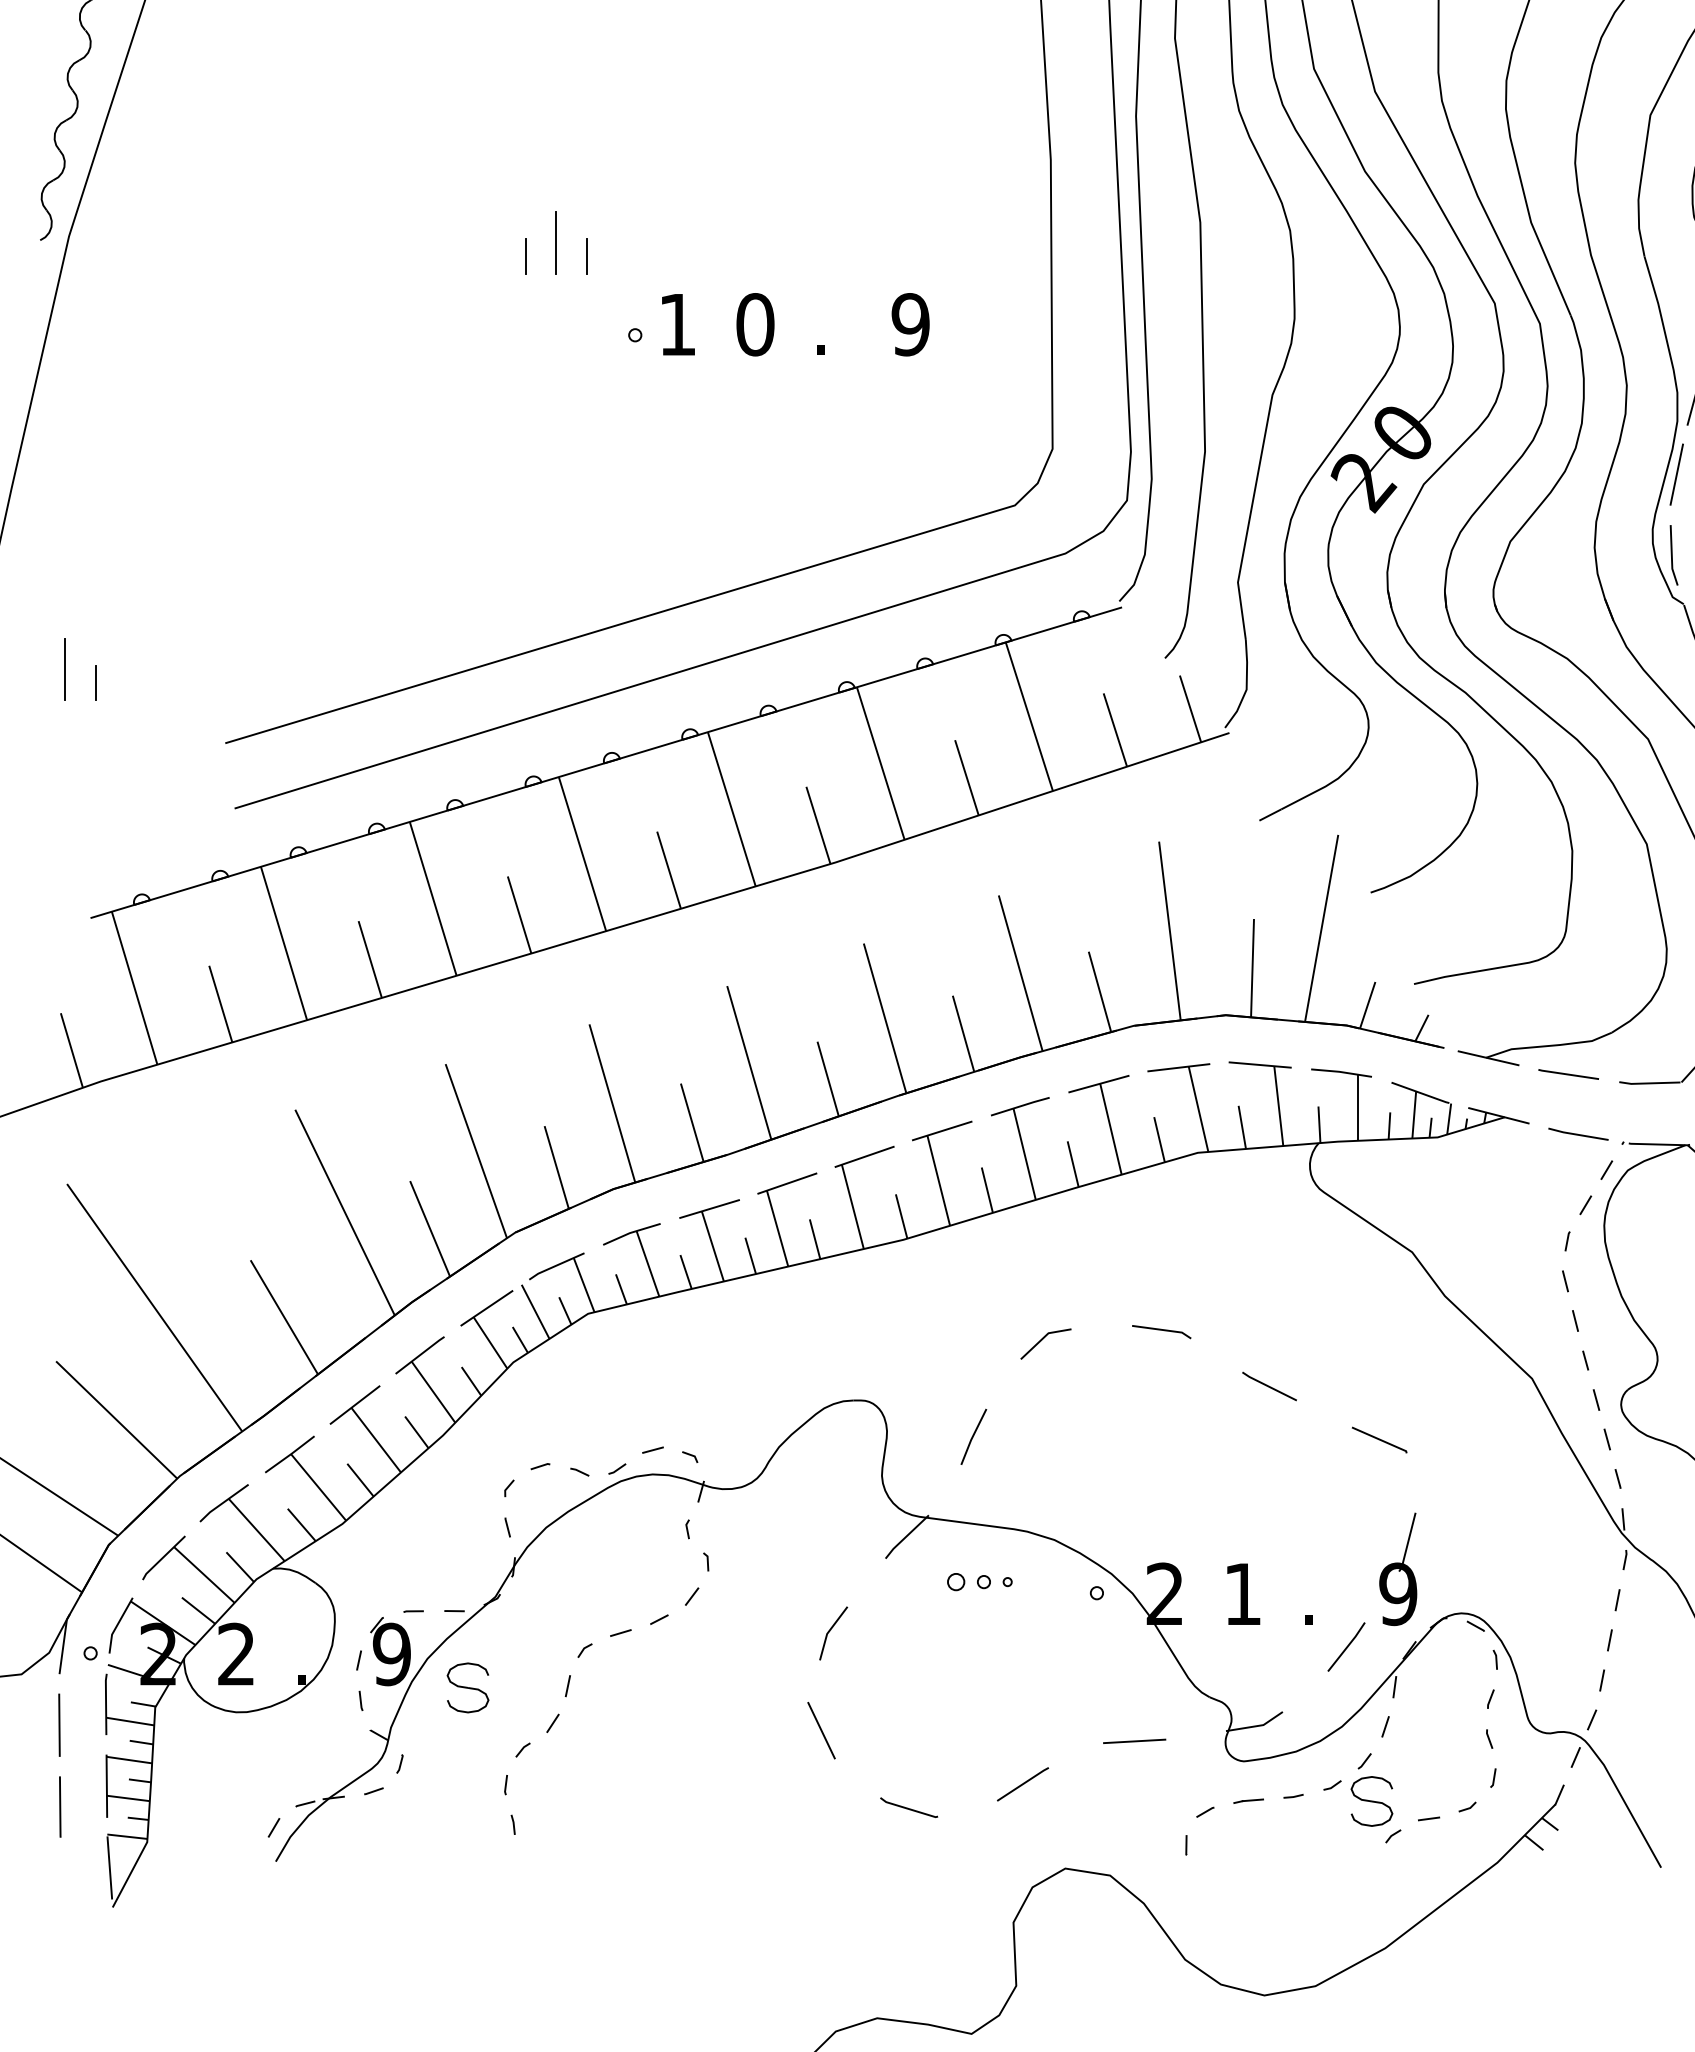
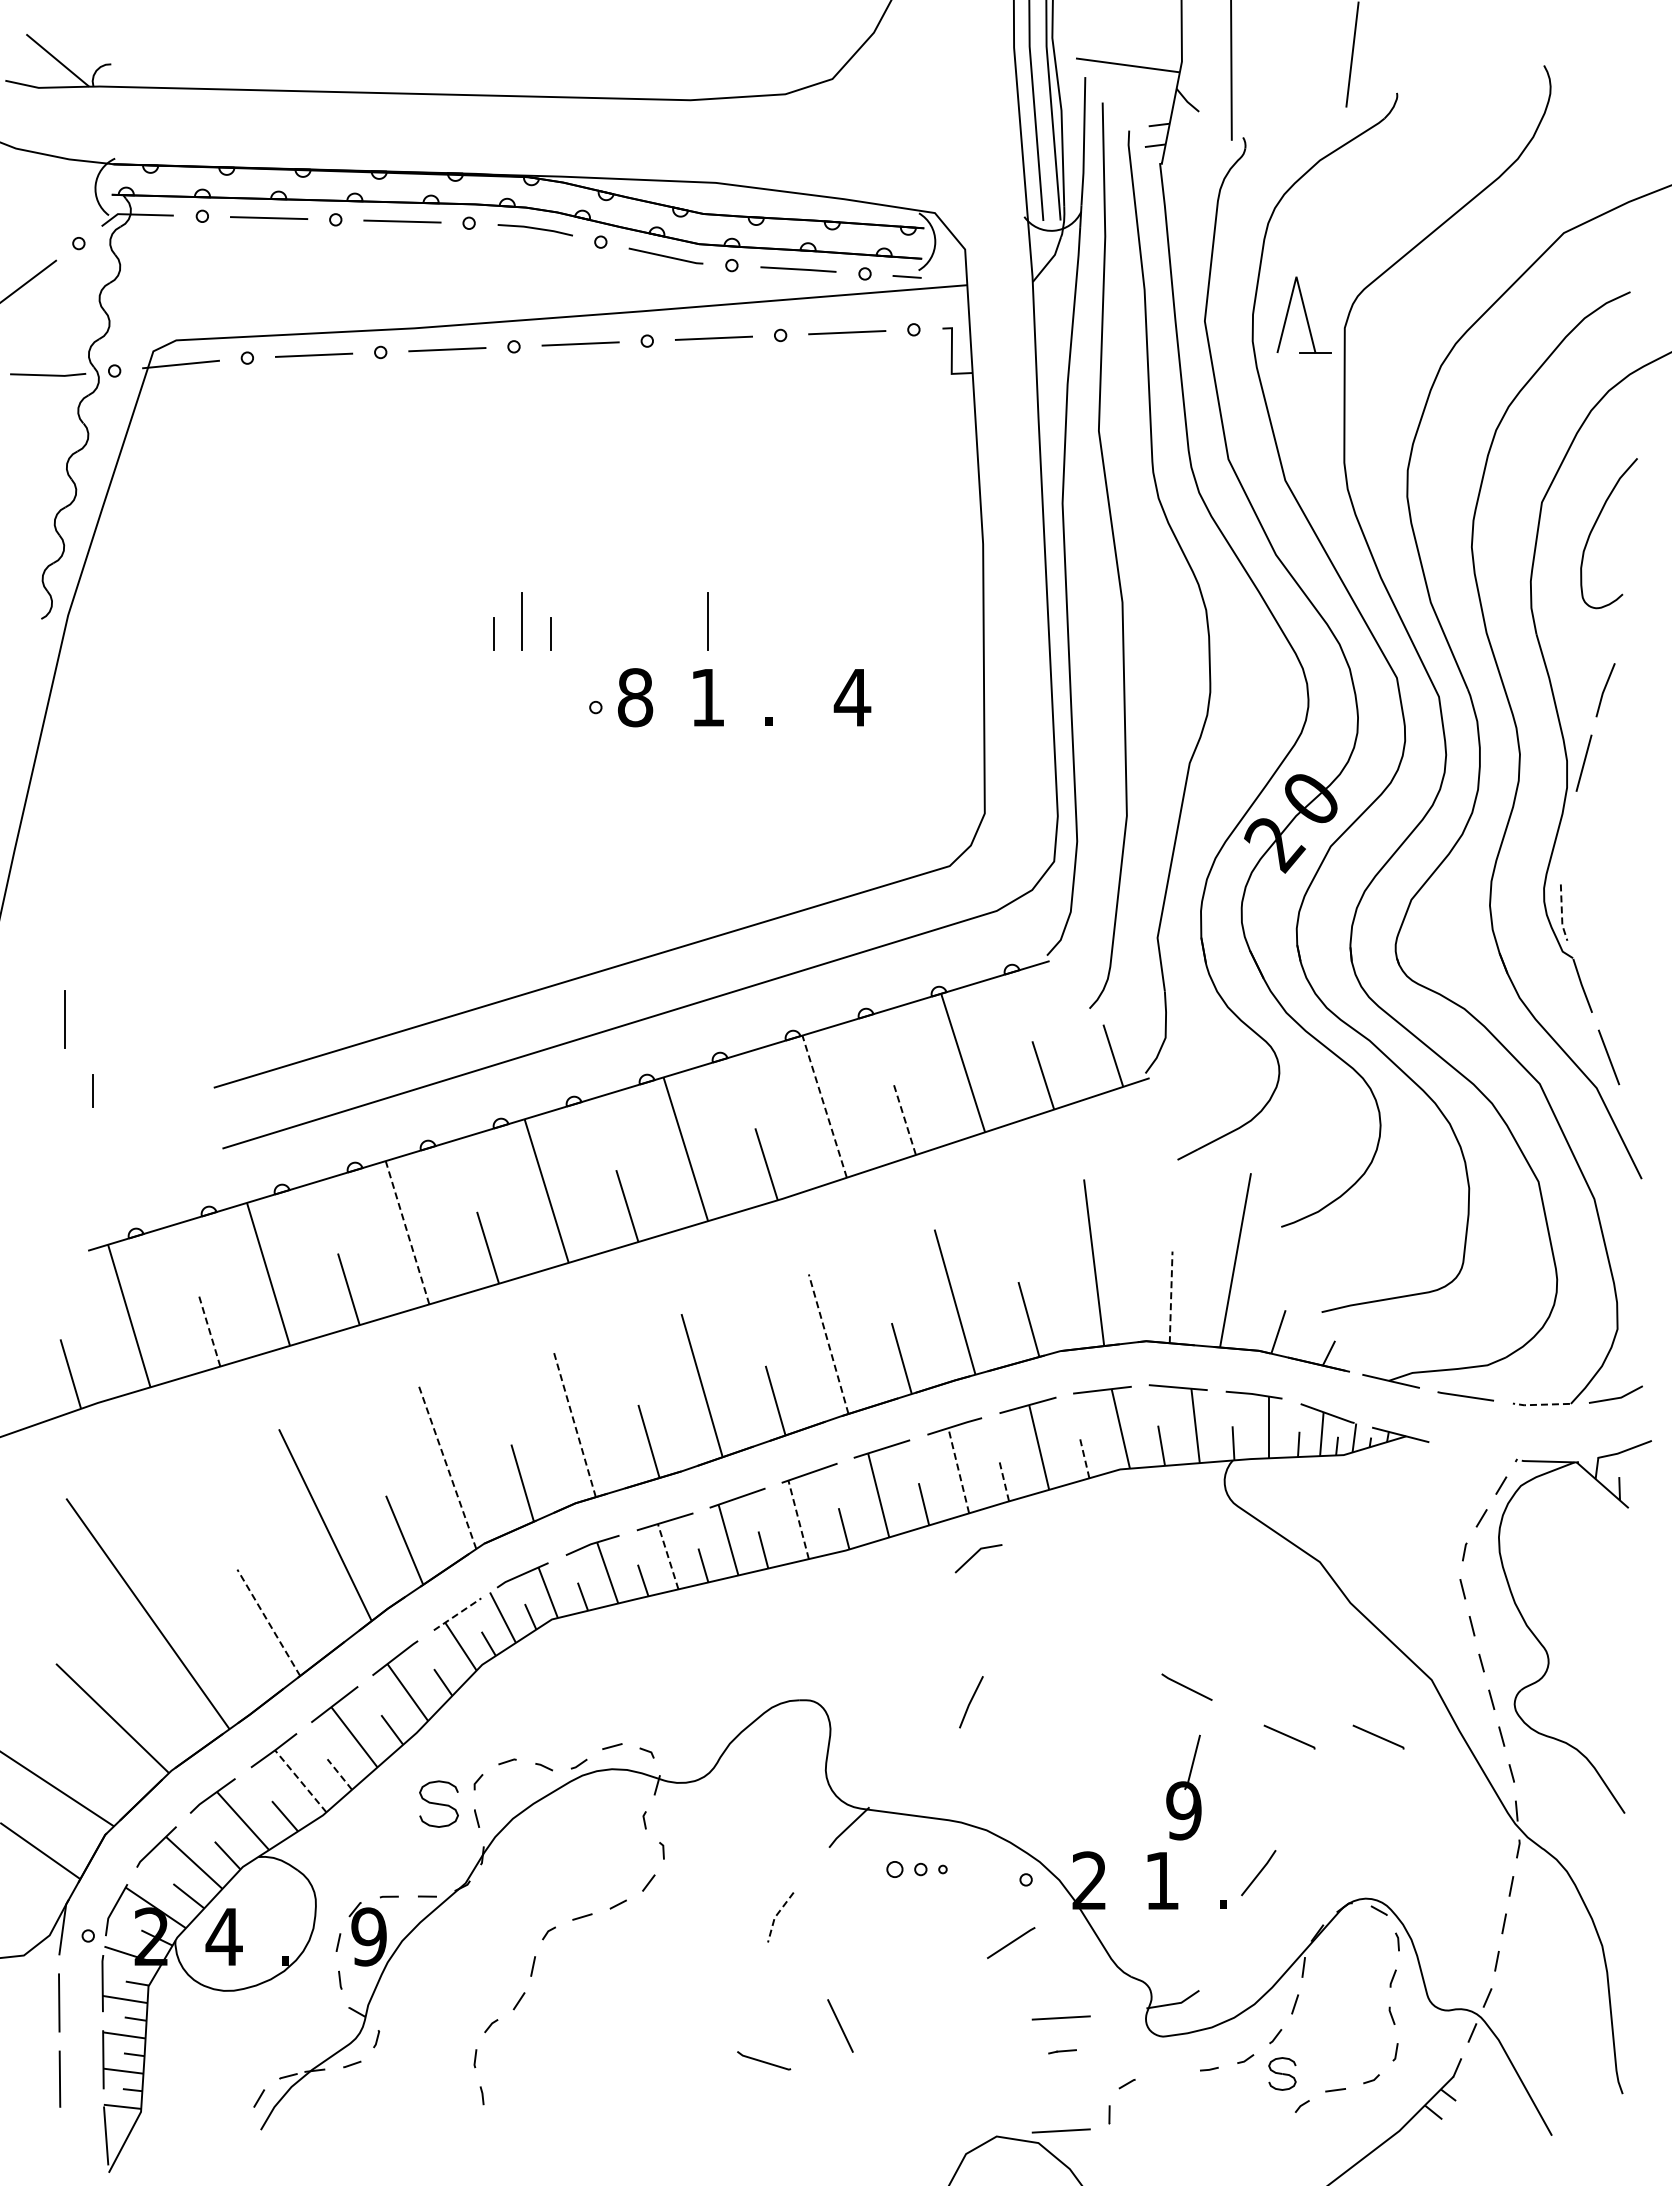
line: (755, 242) -> (707, 621), added
text: (677, 324) -> (635, 697), 1 -> 8
text: (755, 324) -> (707, 697), 0 -> 1
text: (910, 324) -> (852, 697), 9 -> 4
line: (1676, 474) -> (1566, 837), removed
line: (1671, 557) -> (1561, 914), solid -> dashed
line: (95, 682) -> (92, 1090), moved
line: (880, 763) -> (824, 1106), solid -> dashed
line: (966, 777) -> (904, 1119), solid -> dashed
line: (433, 898) -> (407, 1232), solid -> dashed
line: (1252, 968) -> (1171, 1297), solid -> dashed
line: (220, 1003) -> (209, 1330), solid -> dashed
line: (884, 1018) -> (828, 1344), solid -> dashed
line: (1648, 1083) -> (1540, 1404), solid -> dashed
line: (612, 1103) -> (574, 1423), solid -> dashed
line: (1578, 1134) -> (1474, 1452), removed
line: (1159, 1139) -> (1084, 1457), solid -> dashed
line: (476, 1150) -> (447, 1467), solid -> dashed
line: (1024, 1153) -> (958, 1470), solid -> dashed
line: (1072, 1164) -> (1003, 1480), solid -> dashed
line: (852, 1206) -> (798, 1519), solid -> dashed
line: (713, 1246) -> (668, 1556), solid -> dashed
line: (486, 1308) -> (457, 1614), solid -> dashed
line: (284, 1317) -> (268, 1622), solid -> dashed
line: (1161, 1330) -> (1086, 1635), removed
line: (1042, 1340) -> (975, 1555), moved
line: (973, 1437) -> (971, 1702), moved
line: (1475, 1439) -> (1378, 1736), added
line: (360, 1480) -> (339, 1774), solid -> dashed
line: (318, 1486) -> (300, 1780), solid -> dashed
part: (1397, 1569) -> (1183, 1787), moved
line: (828, 1632) -> (775, 1916), solid -> dashed
line: (1346, 1647) -> (1258, 1873), moved
text: (235, 1653) -> (223, 1936), 2 -> 4
part: (467, 1687) -> (438, 1803), moved
line: (821, 1730) -> (840, 2025), moved
line: (1023, 1783) -> (1011, 1942), moved
line: (1248, 1800) -> (1062, 2051), moved
part: (1372, 1800) -> (1282, 2073), size x0.7
line: (909, 1808) -> (764, 2061), moved
line: (1133, 1862) -> (1060, 2130), added

